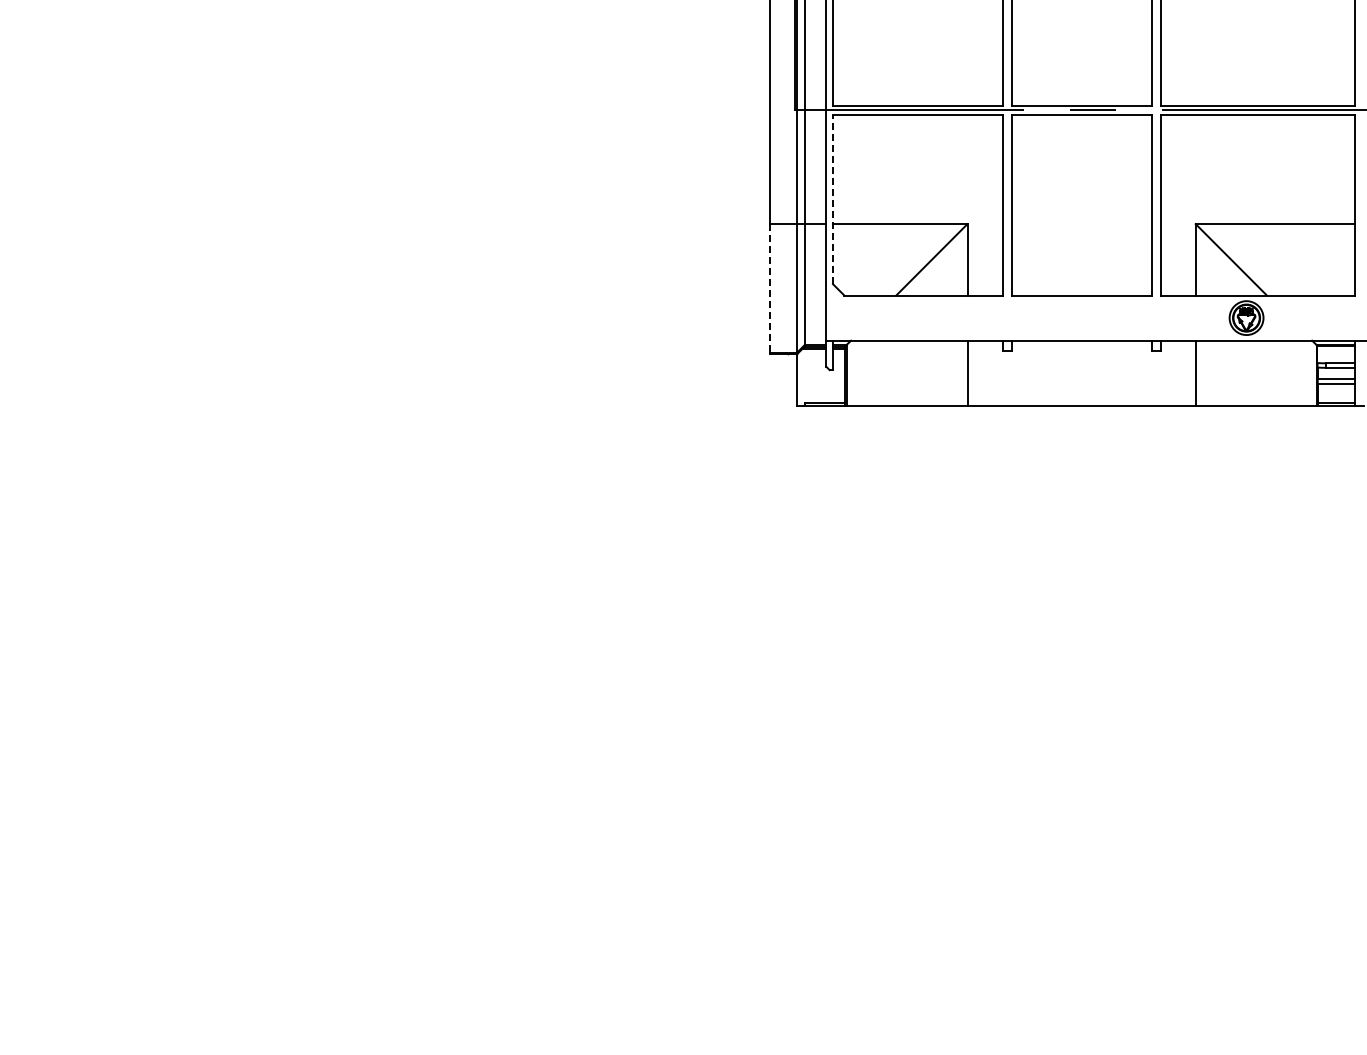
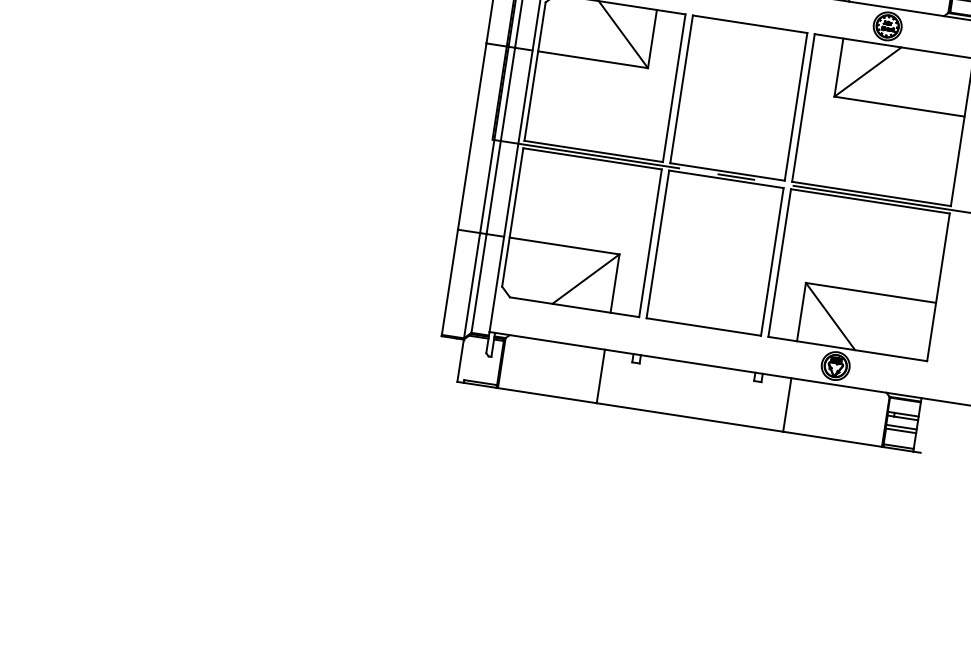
line: (833, 199) -> (513, 217), dashed -> solid
line: (769, 289) -> (449, 283), dashed -> solid

